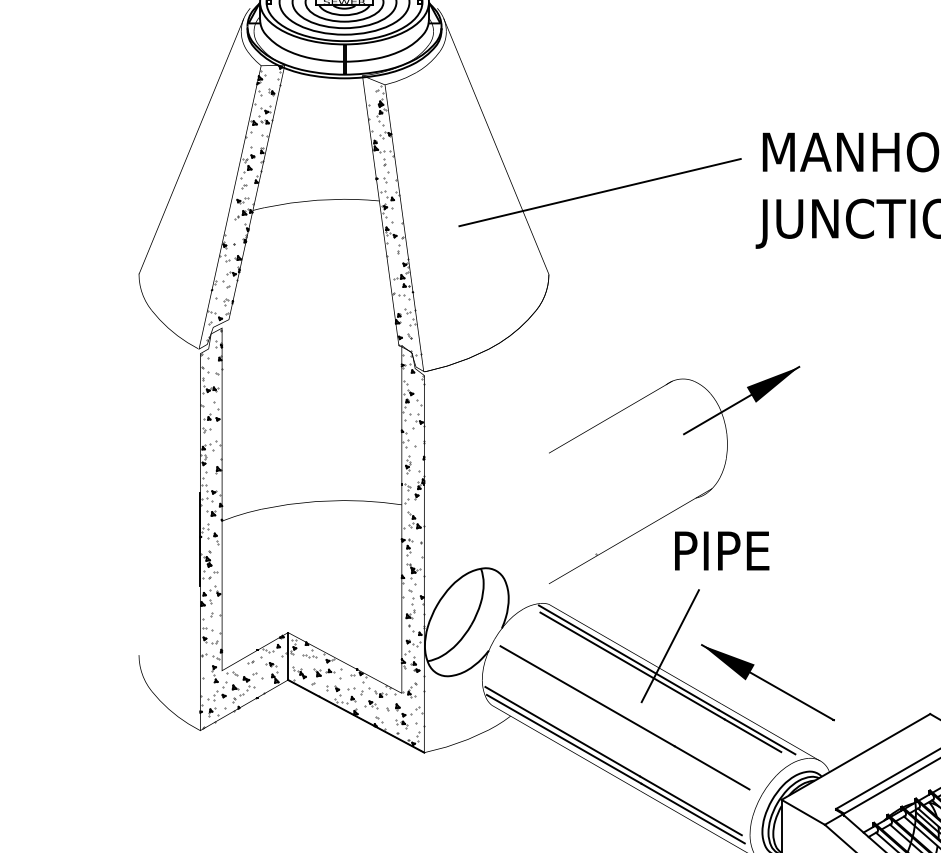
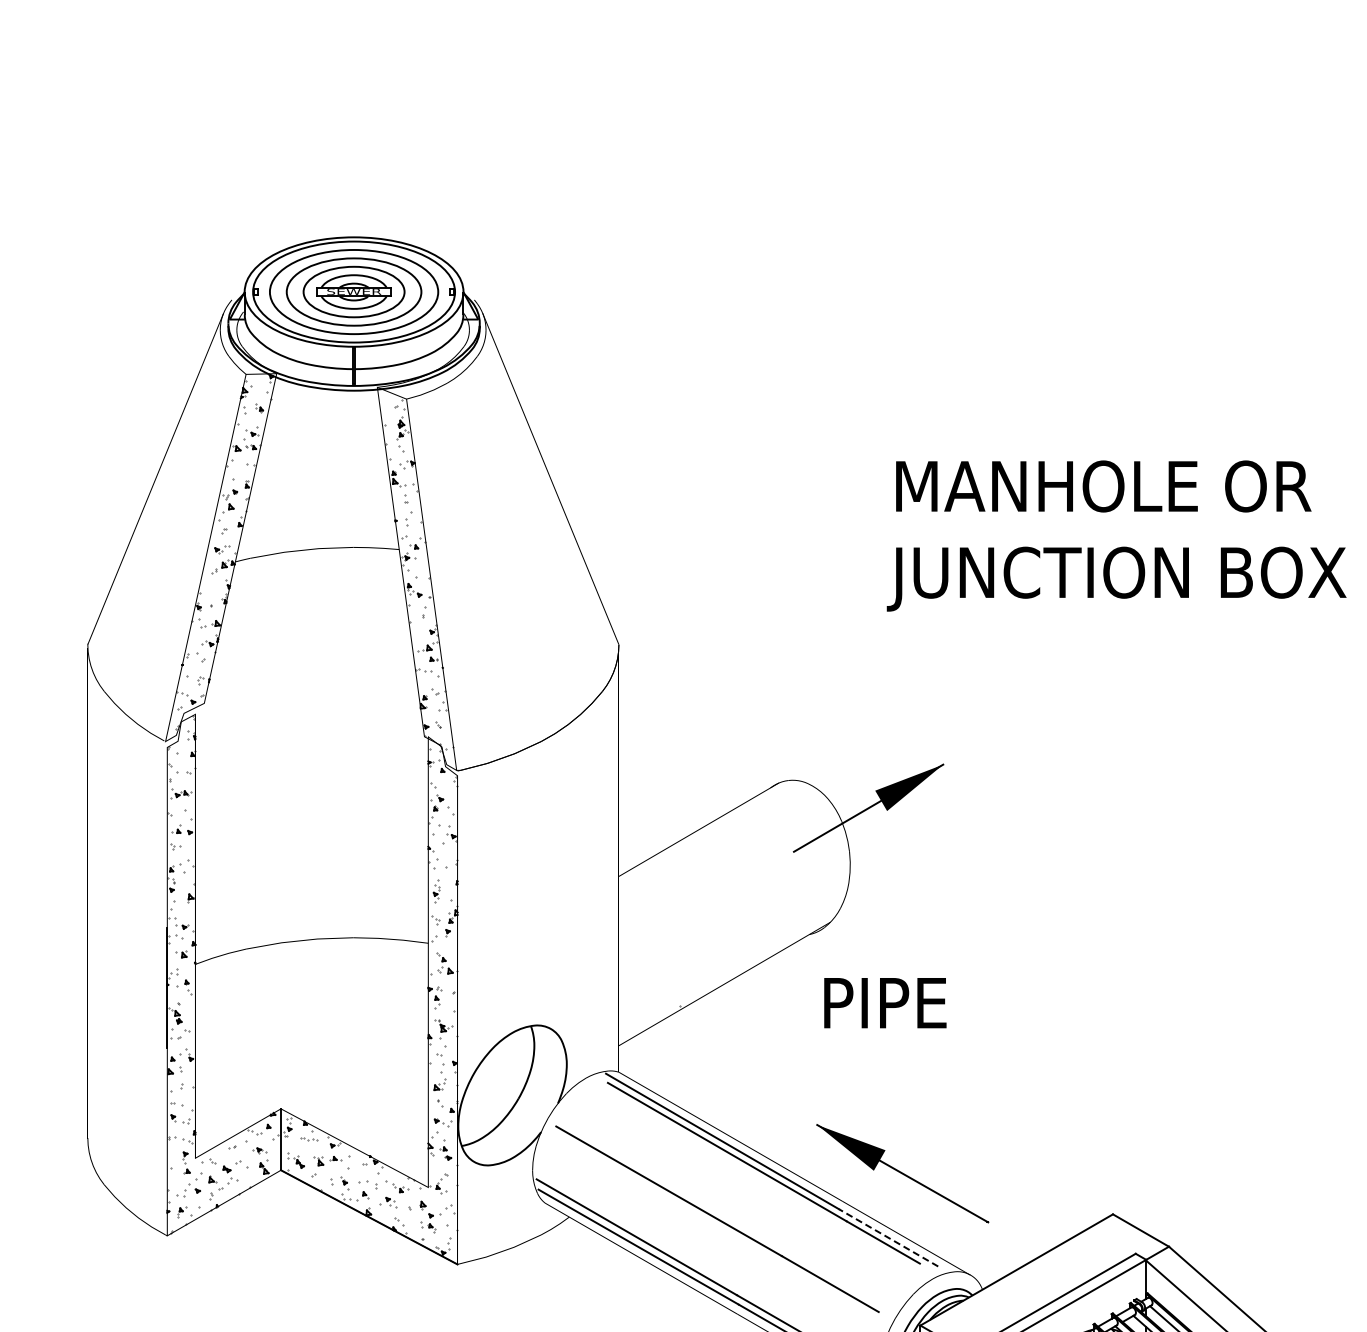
line: (599, 192) -> (684, 538), removed
text: (722, 551) -> (885, 1003), moved
line: (670, 645) -> (776, 1125), removed
line: (756, 731) -> (888, 1237), solid -> dashed

